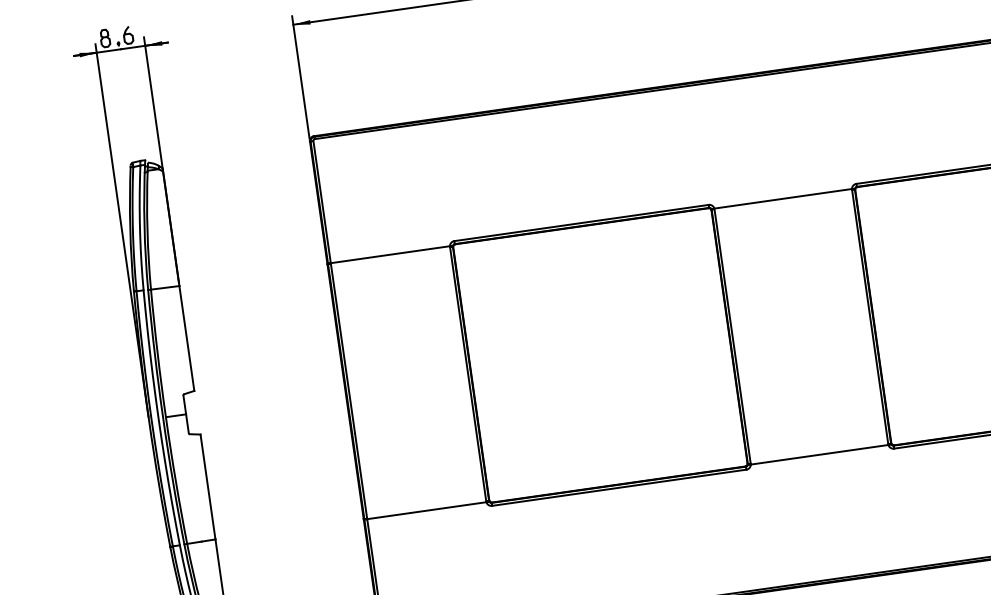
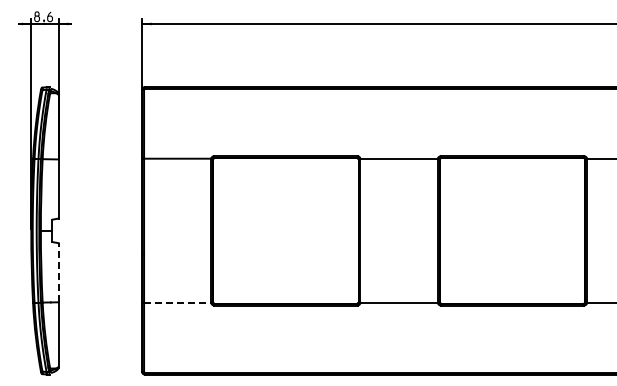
line: (207, 486) -> (58, 272), solid -> dashed
line: (426, 511) -> (177, 303), solid -> dashed

